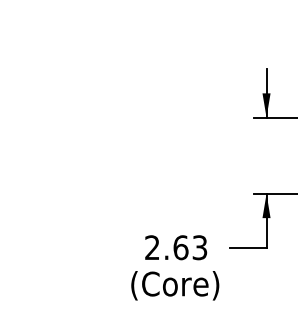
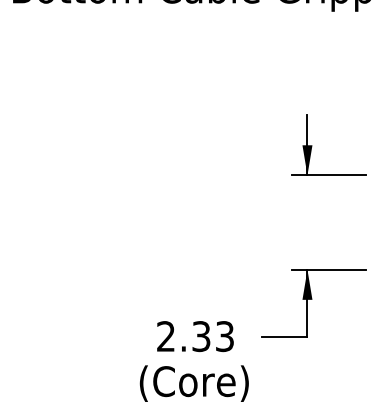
text: (181, 247) -> (201, 336), 2.63 -> 2.33

